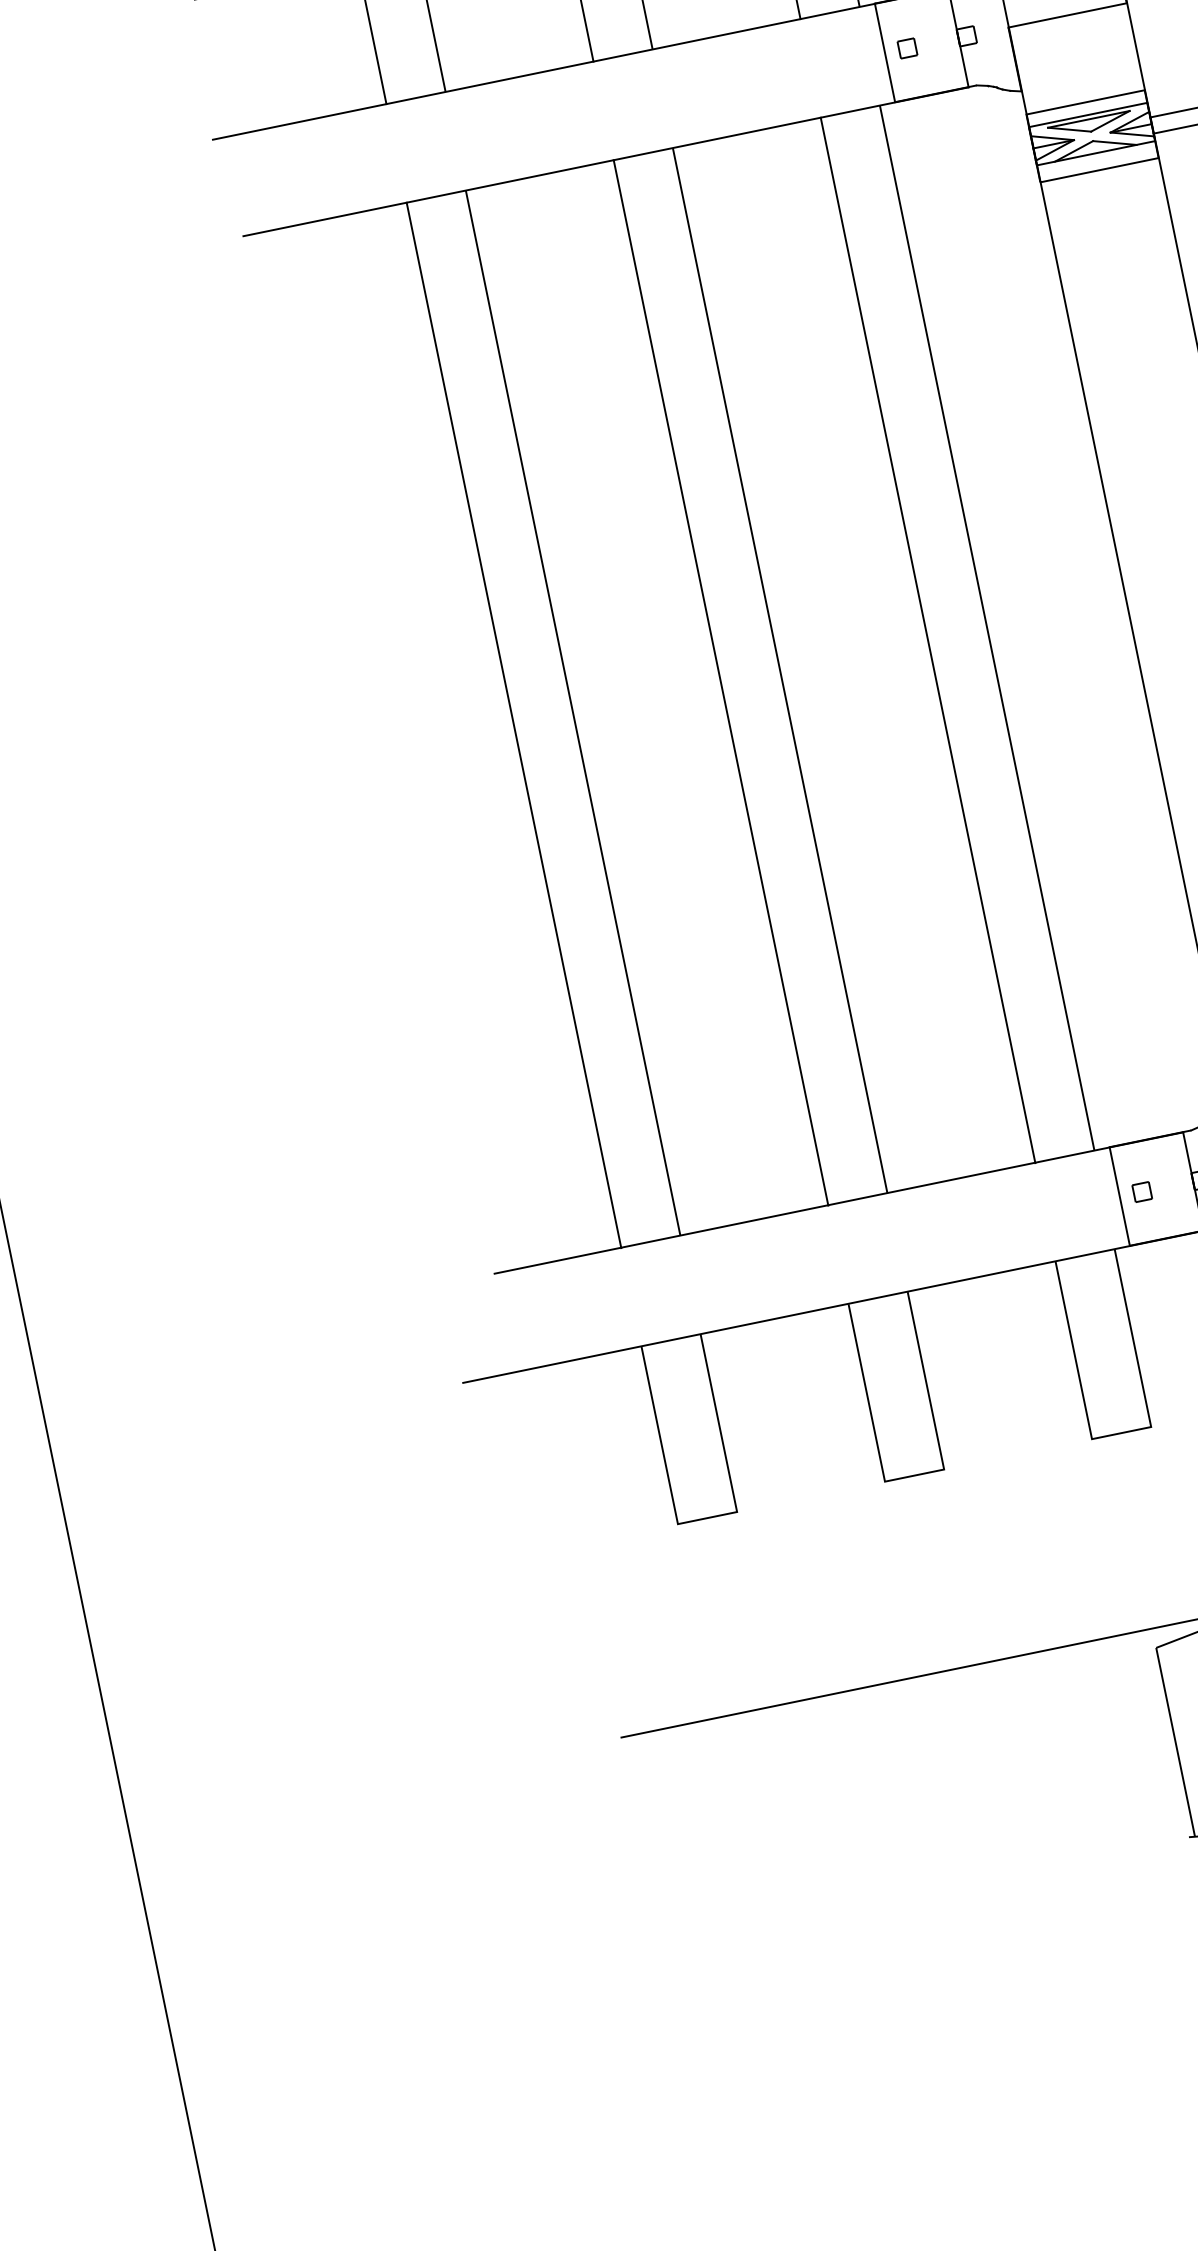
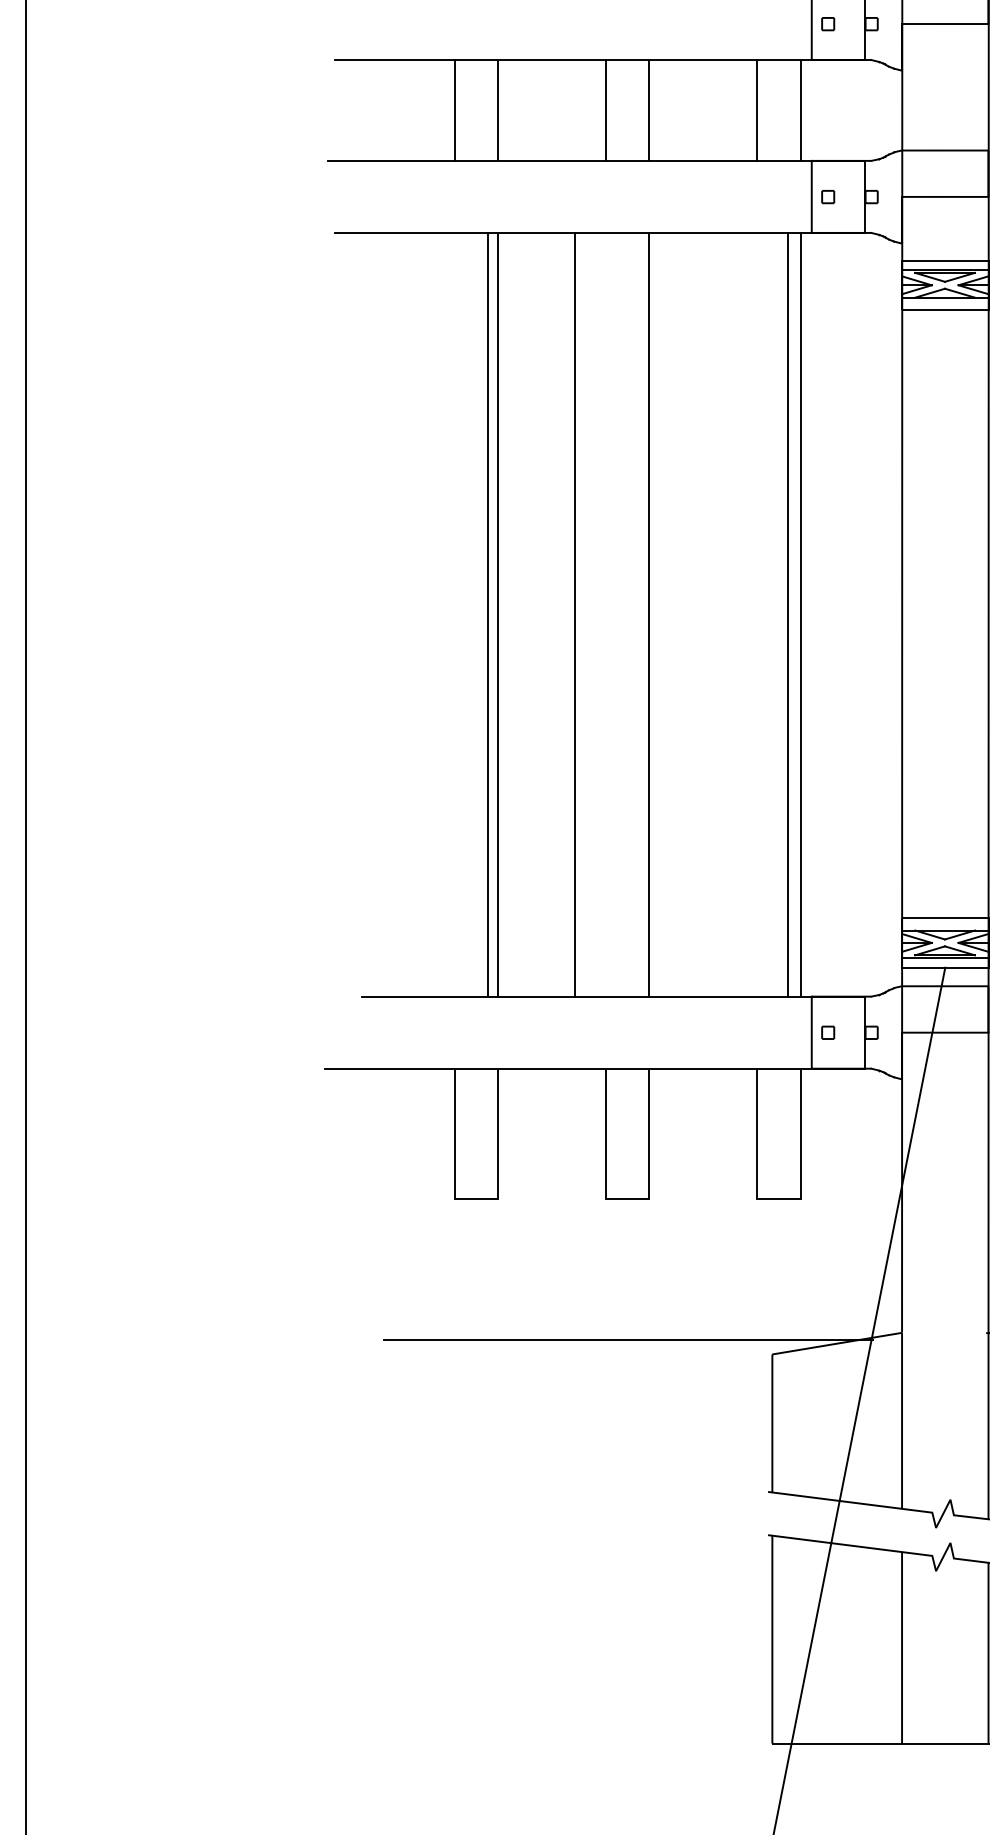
line: (928, 640) -> (788, 615), moved
line: (721, 683) -> (575, 615), moved
line: (513, 726) -> (487, 615), moved

